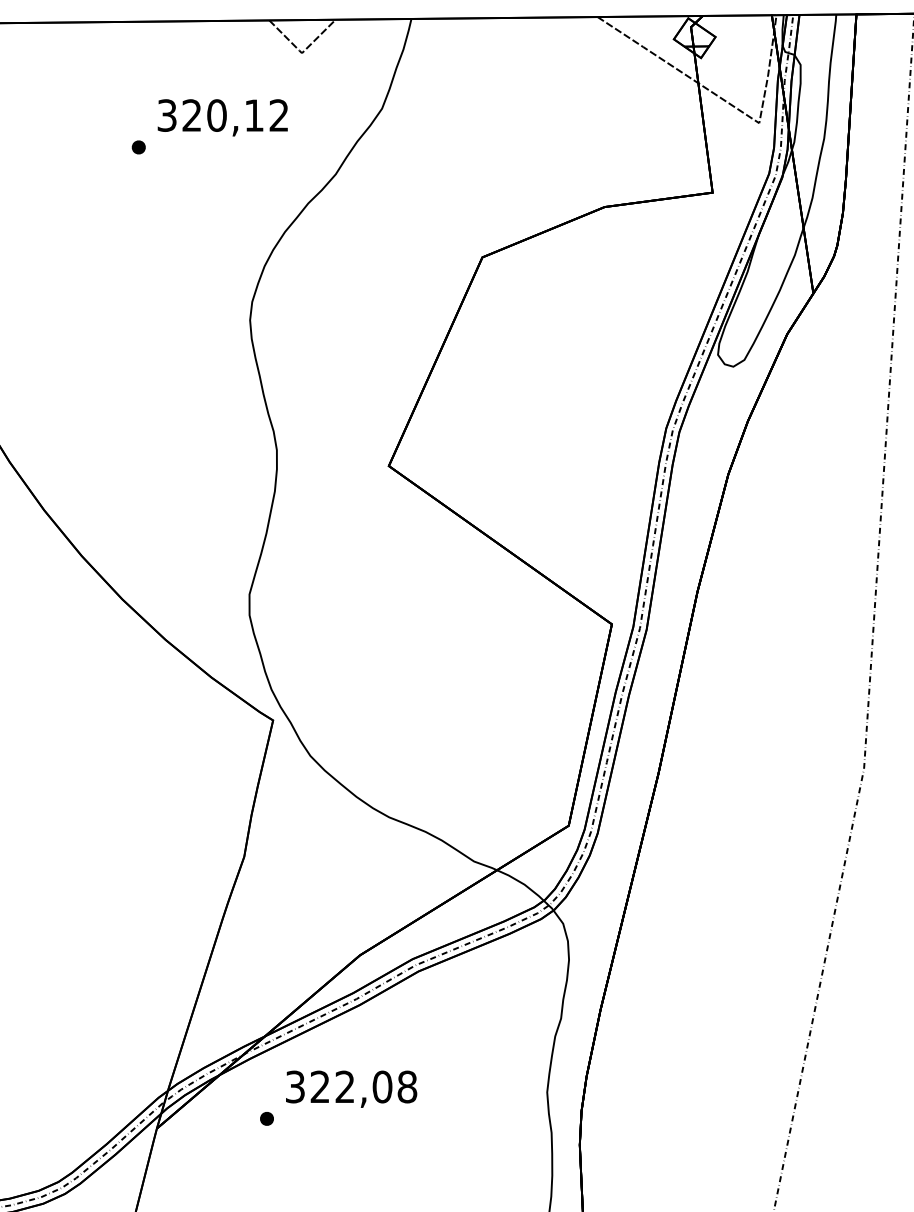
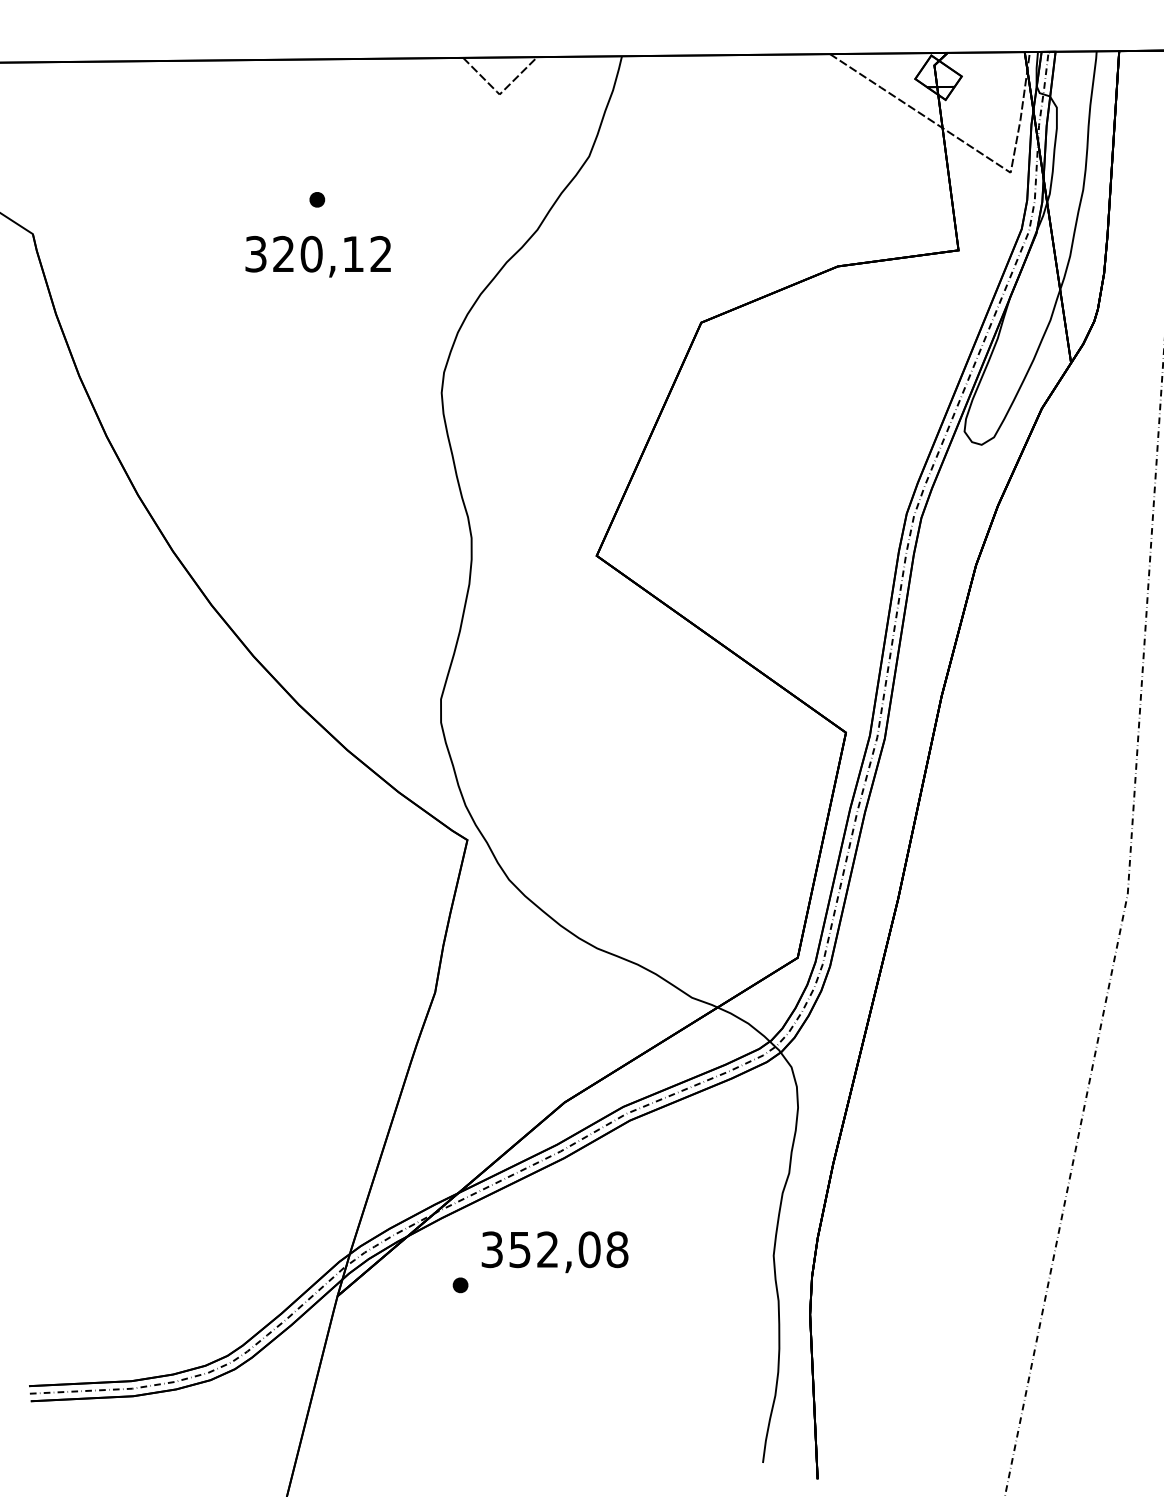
text: (222, 117) -> (317, 256), moved
text: (319, 1086) -> (519, 1249), 322,08 -> 352,08

